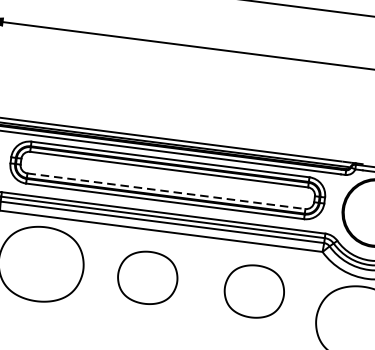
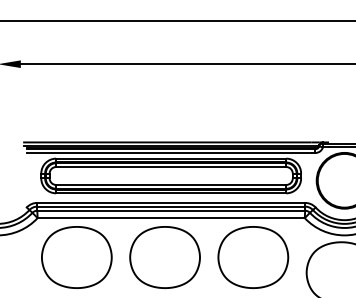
line: (166, 190) -> (171, 184), dashed -> solid
part: (147, 277) -> (164, 257), size x1.43
part: (254, 291) -> (253, 257), size x1.43

